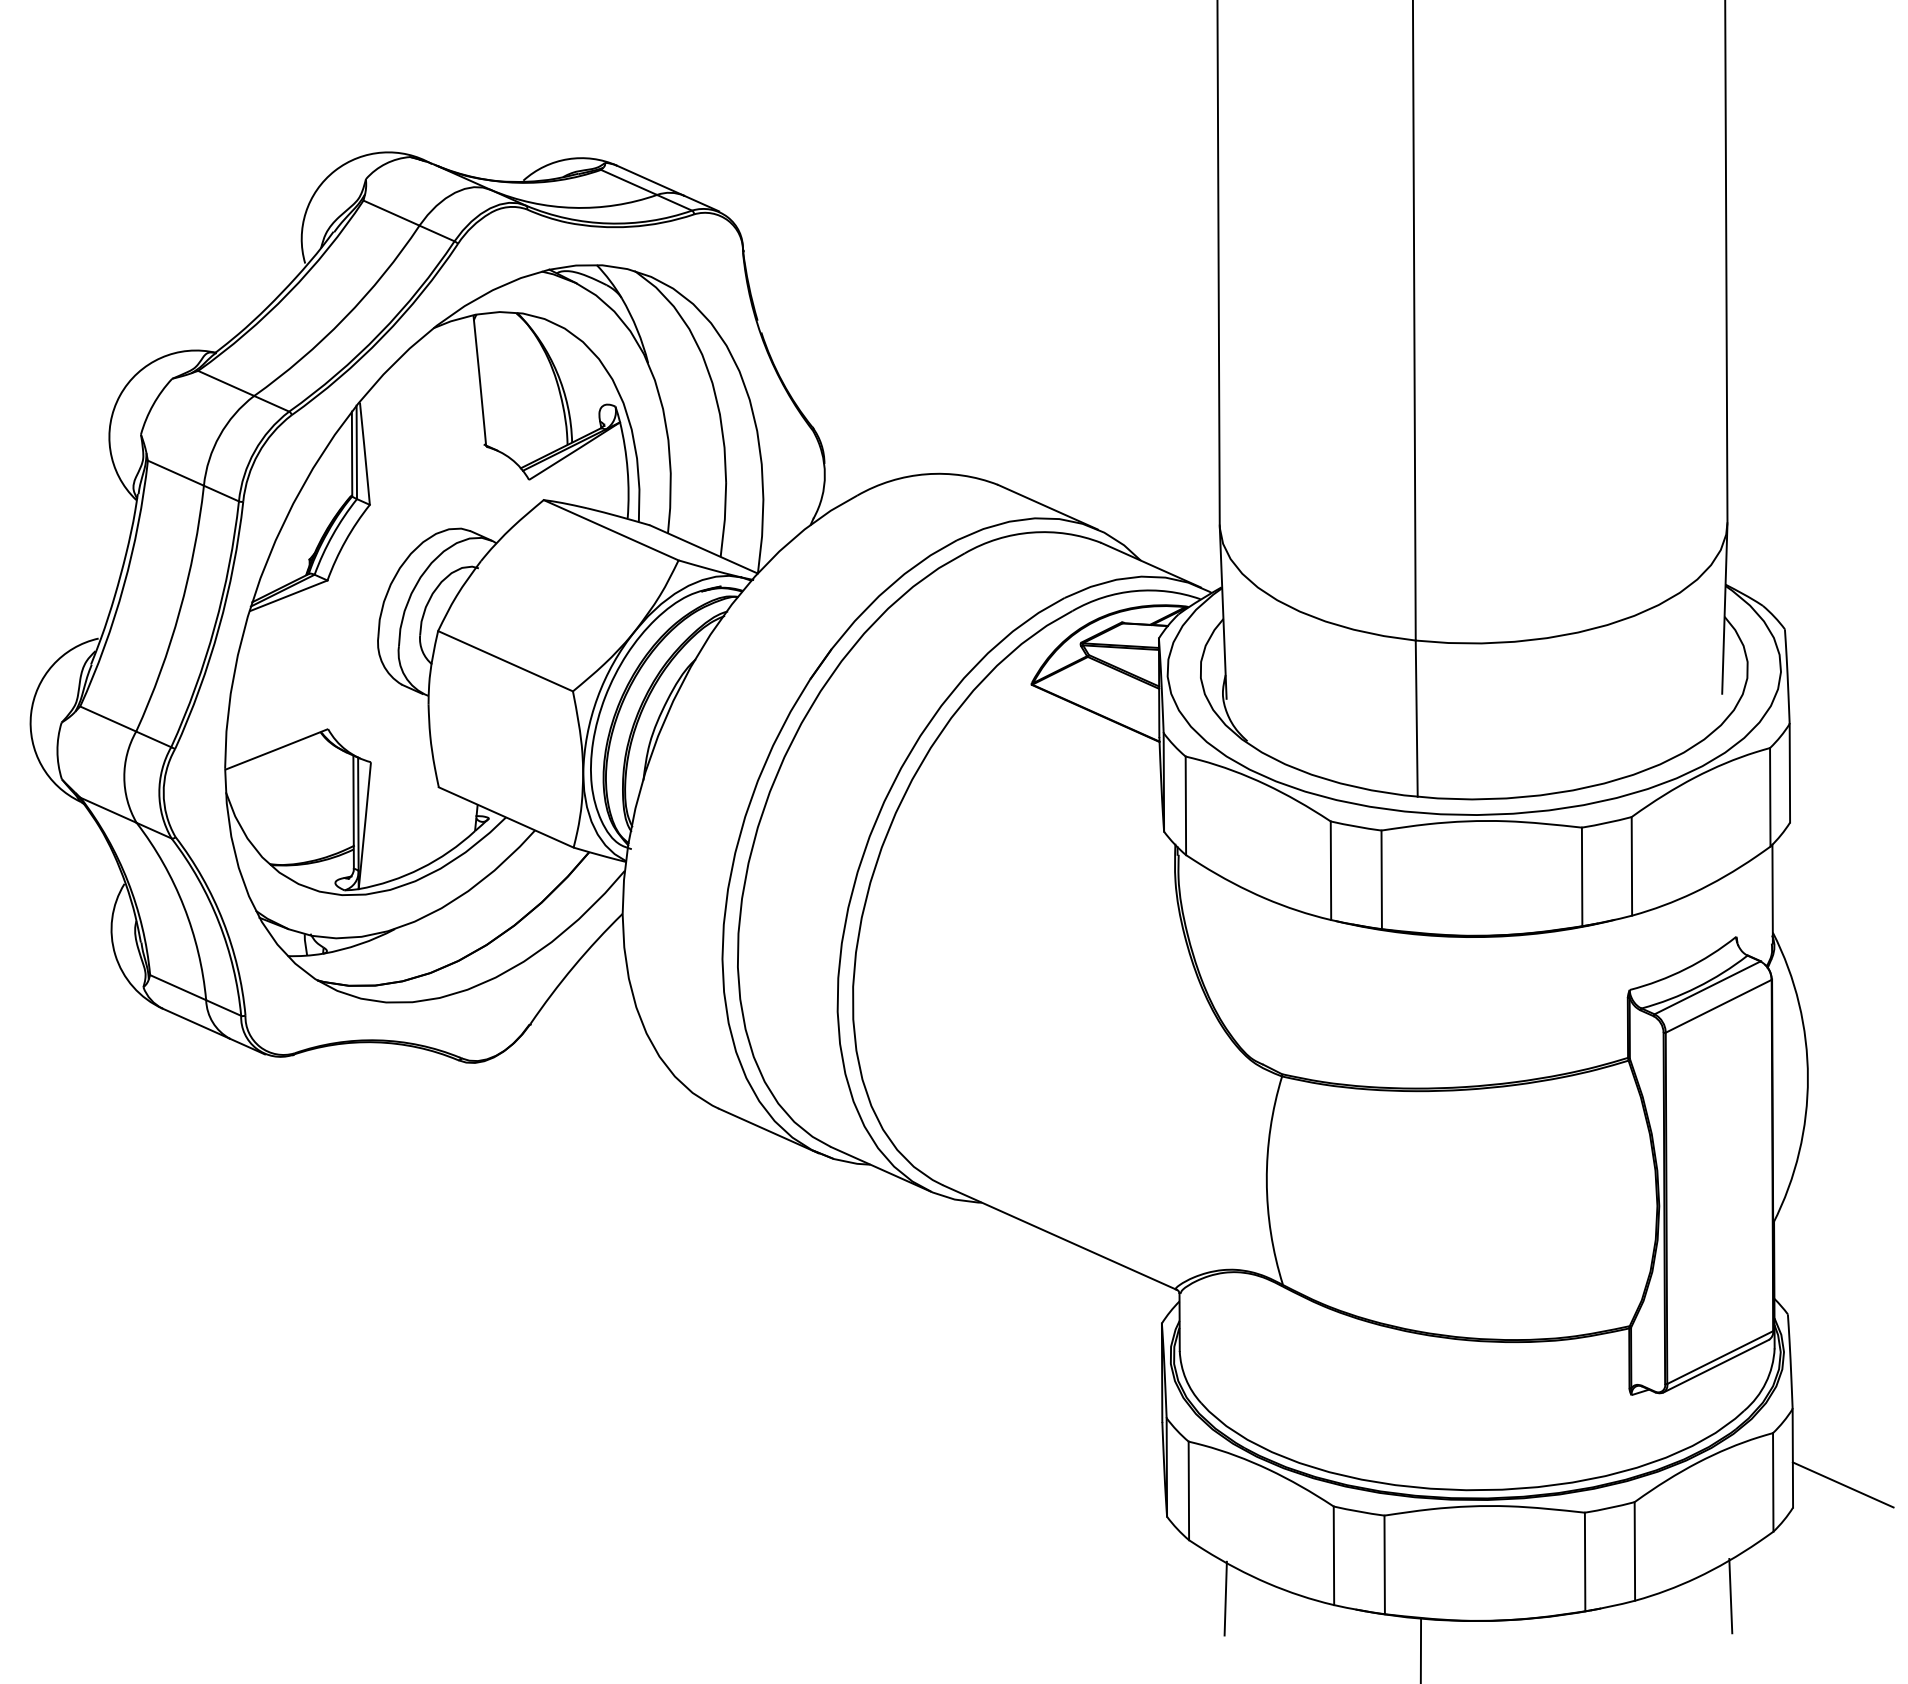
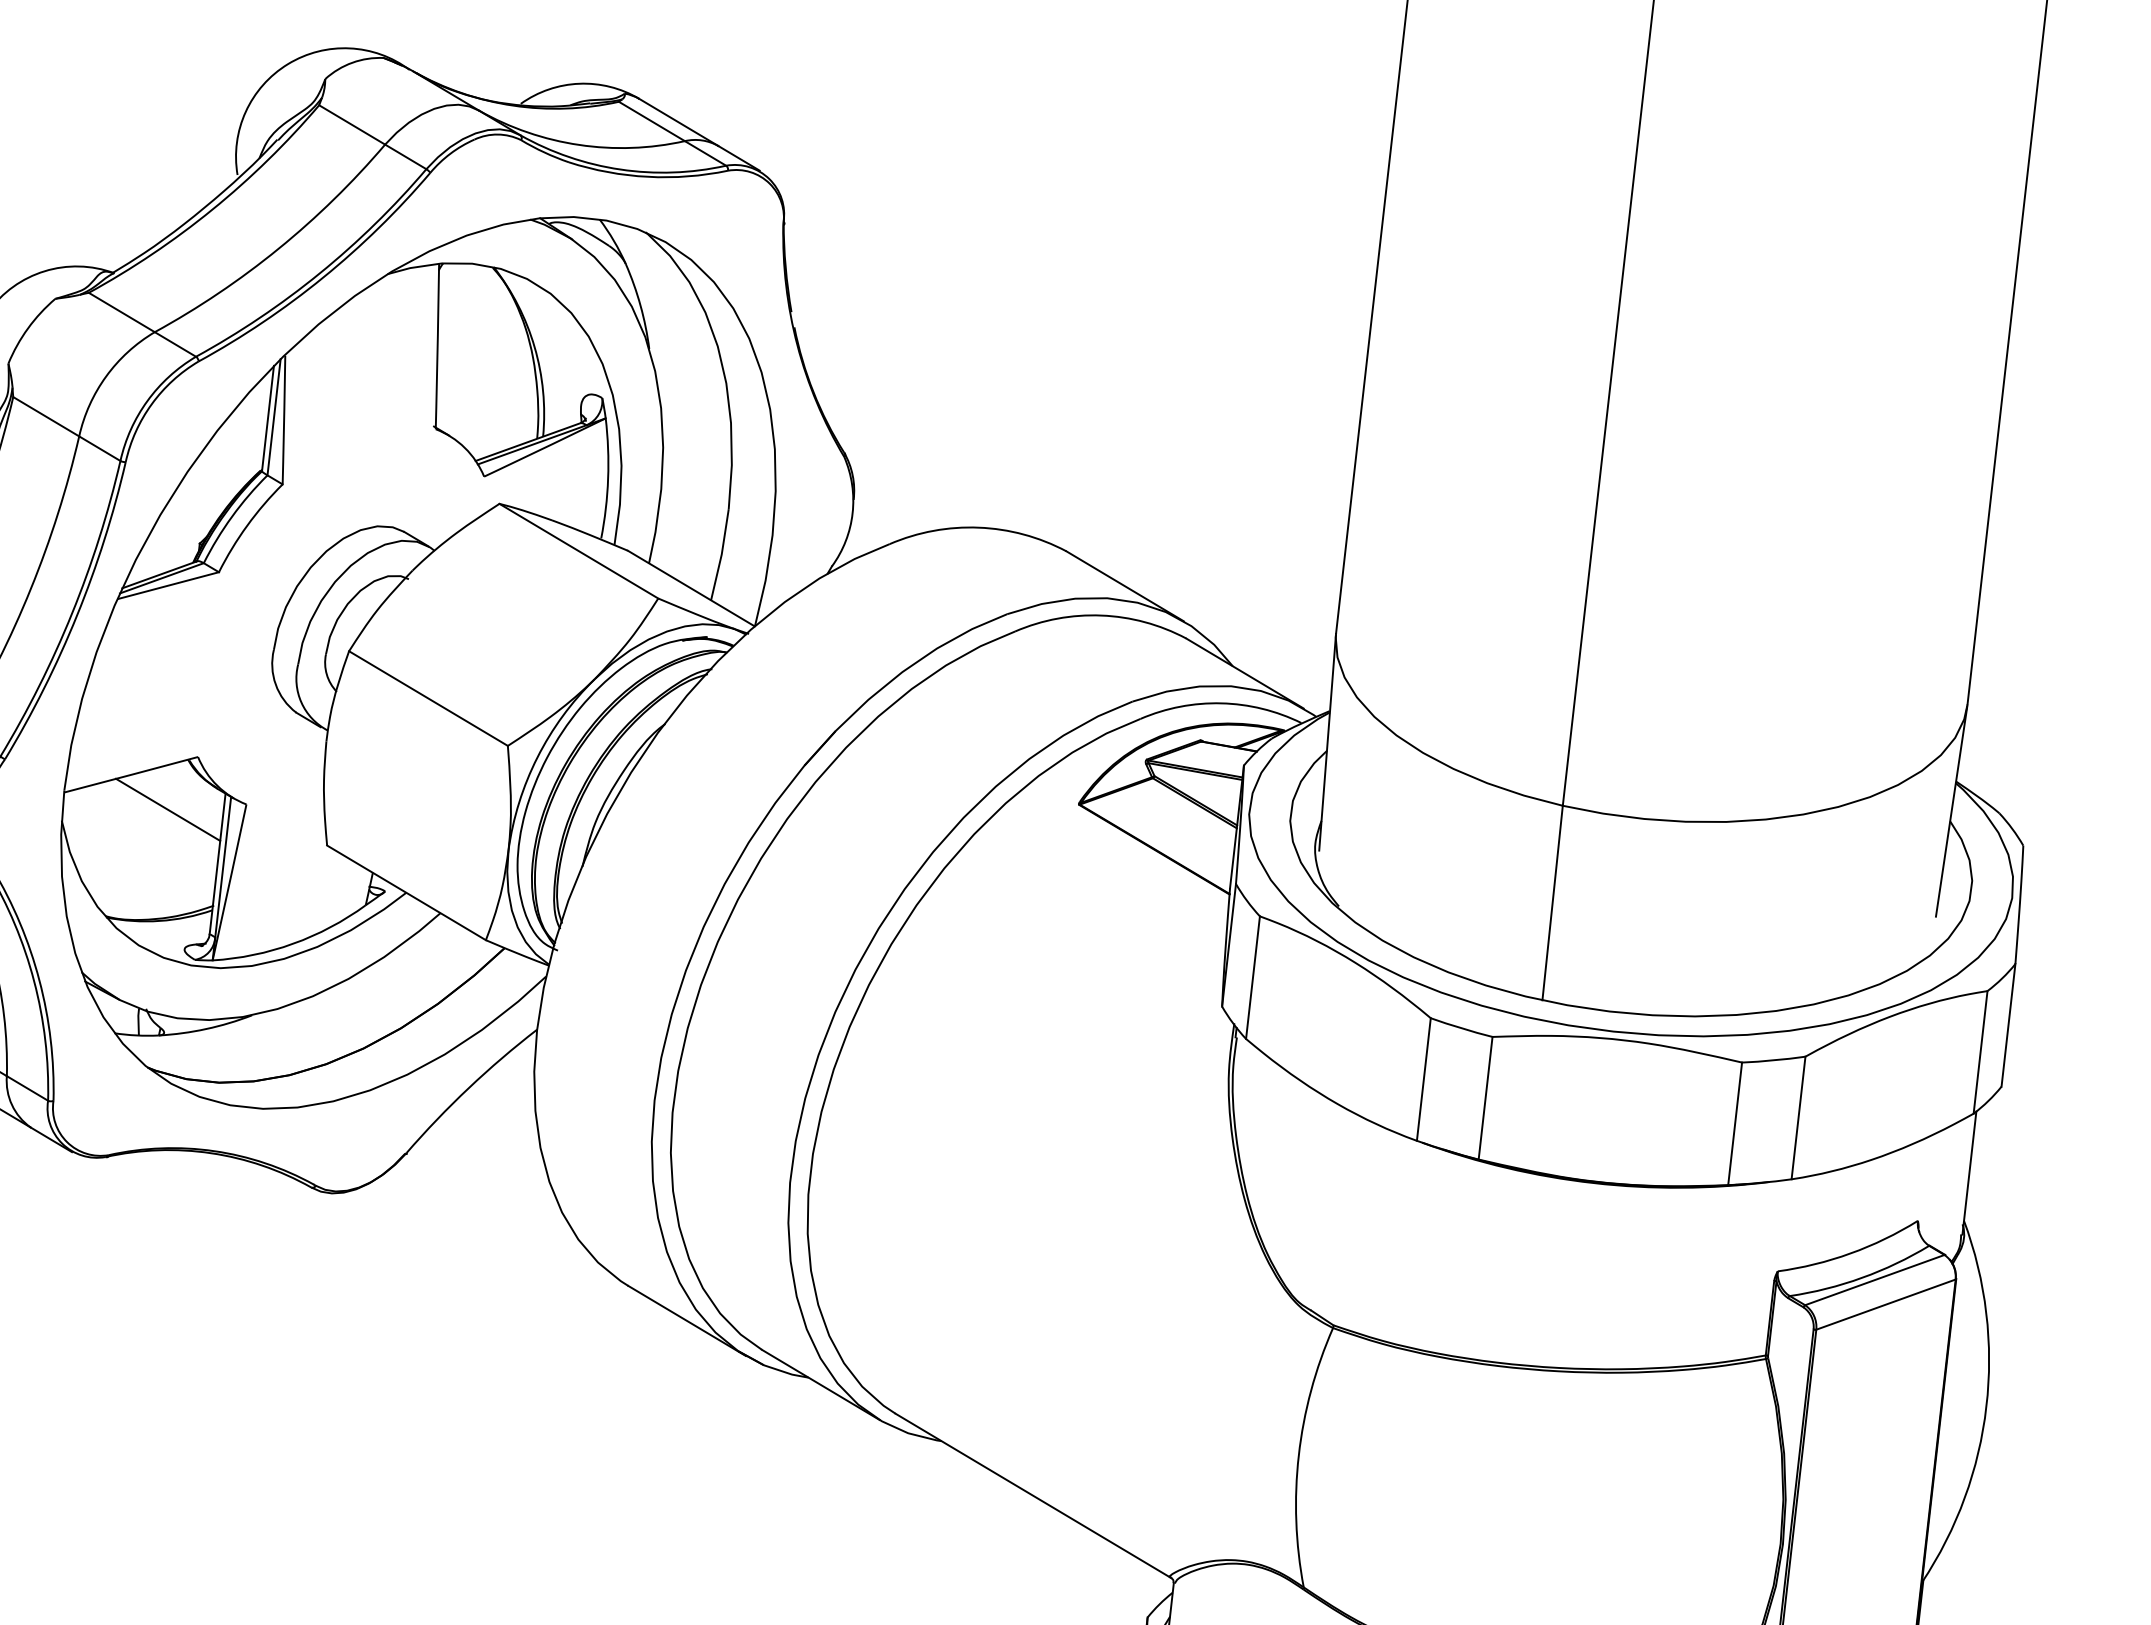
line: (309, 773) -> (168, 809), added

